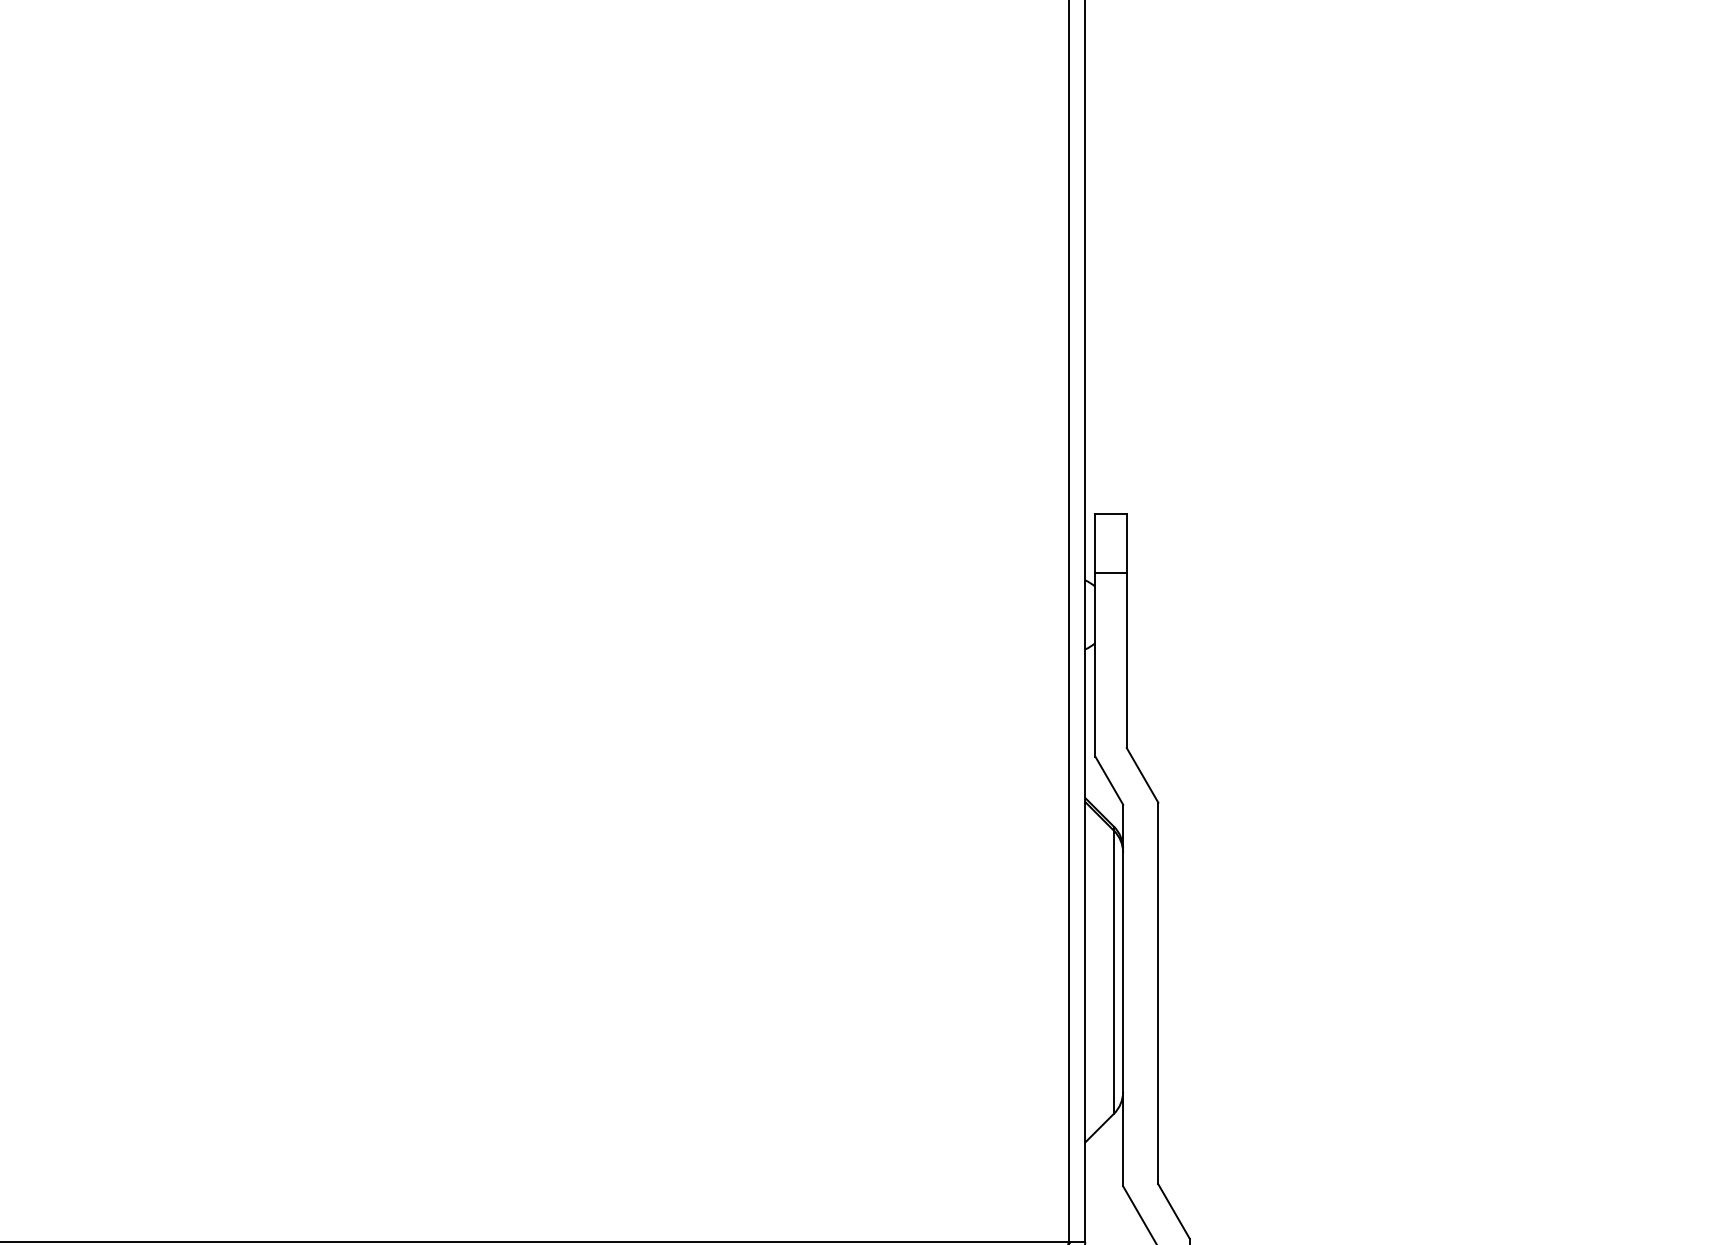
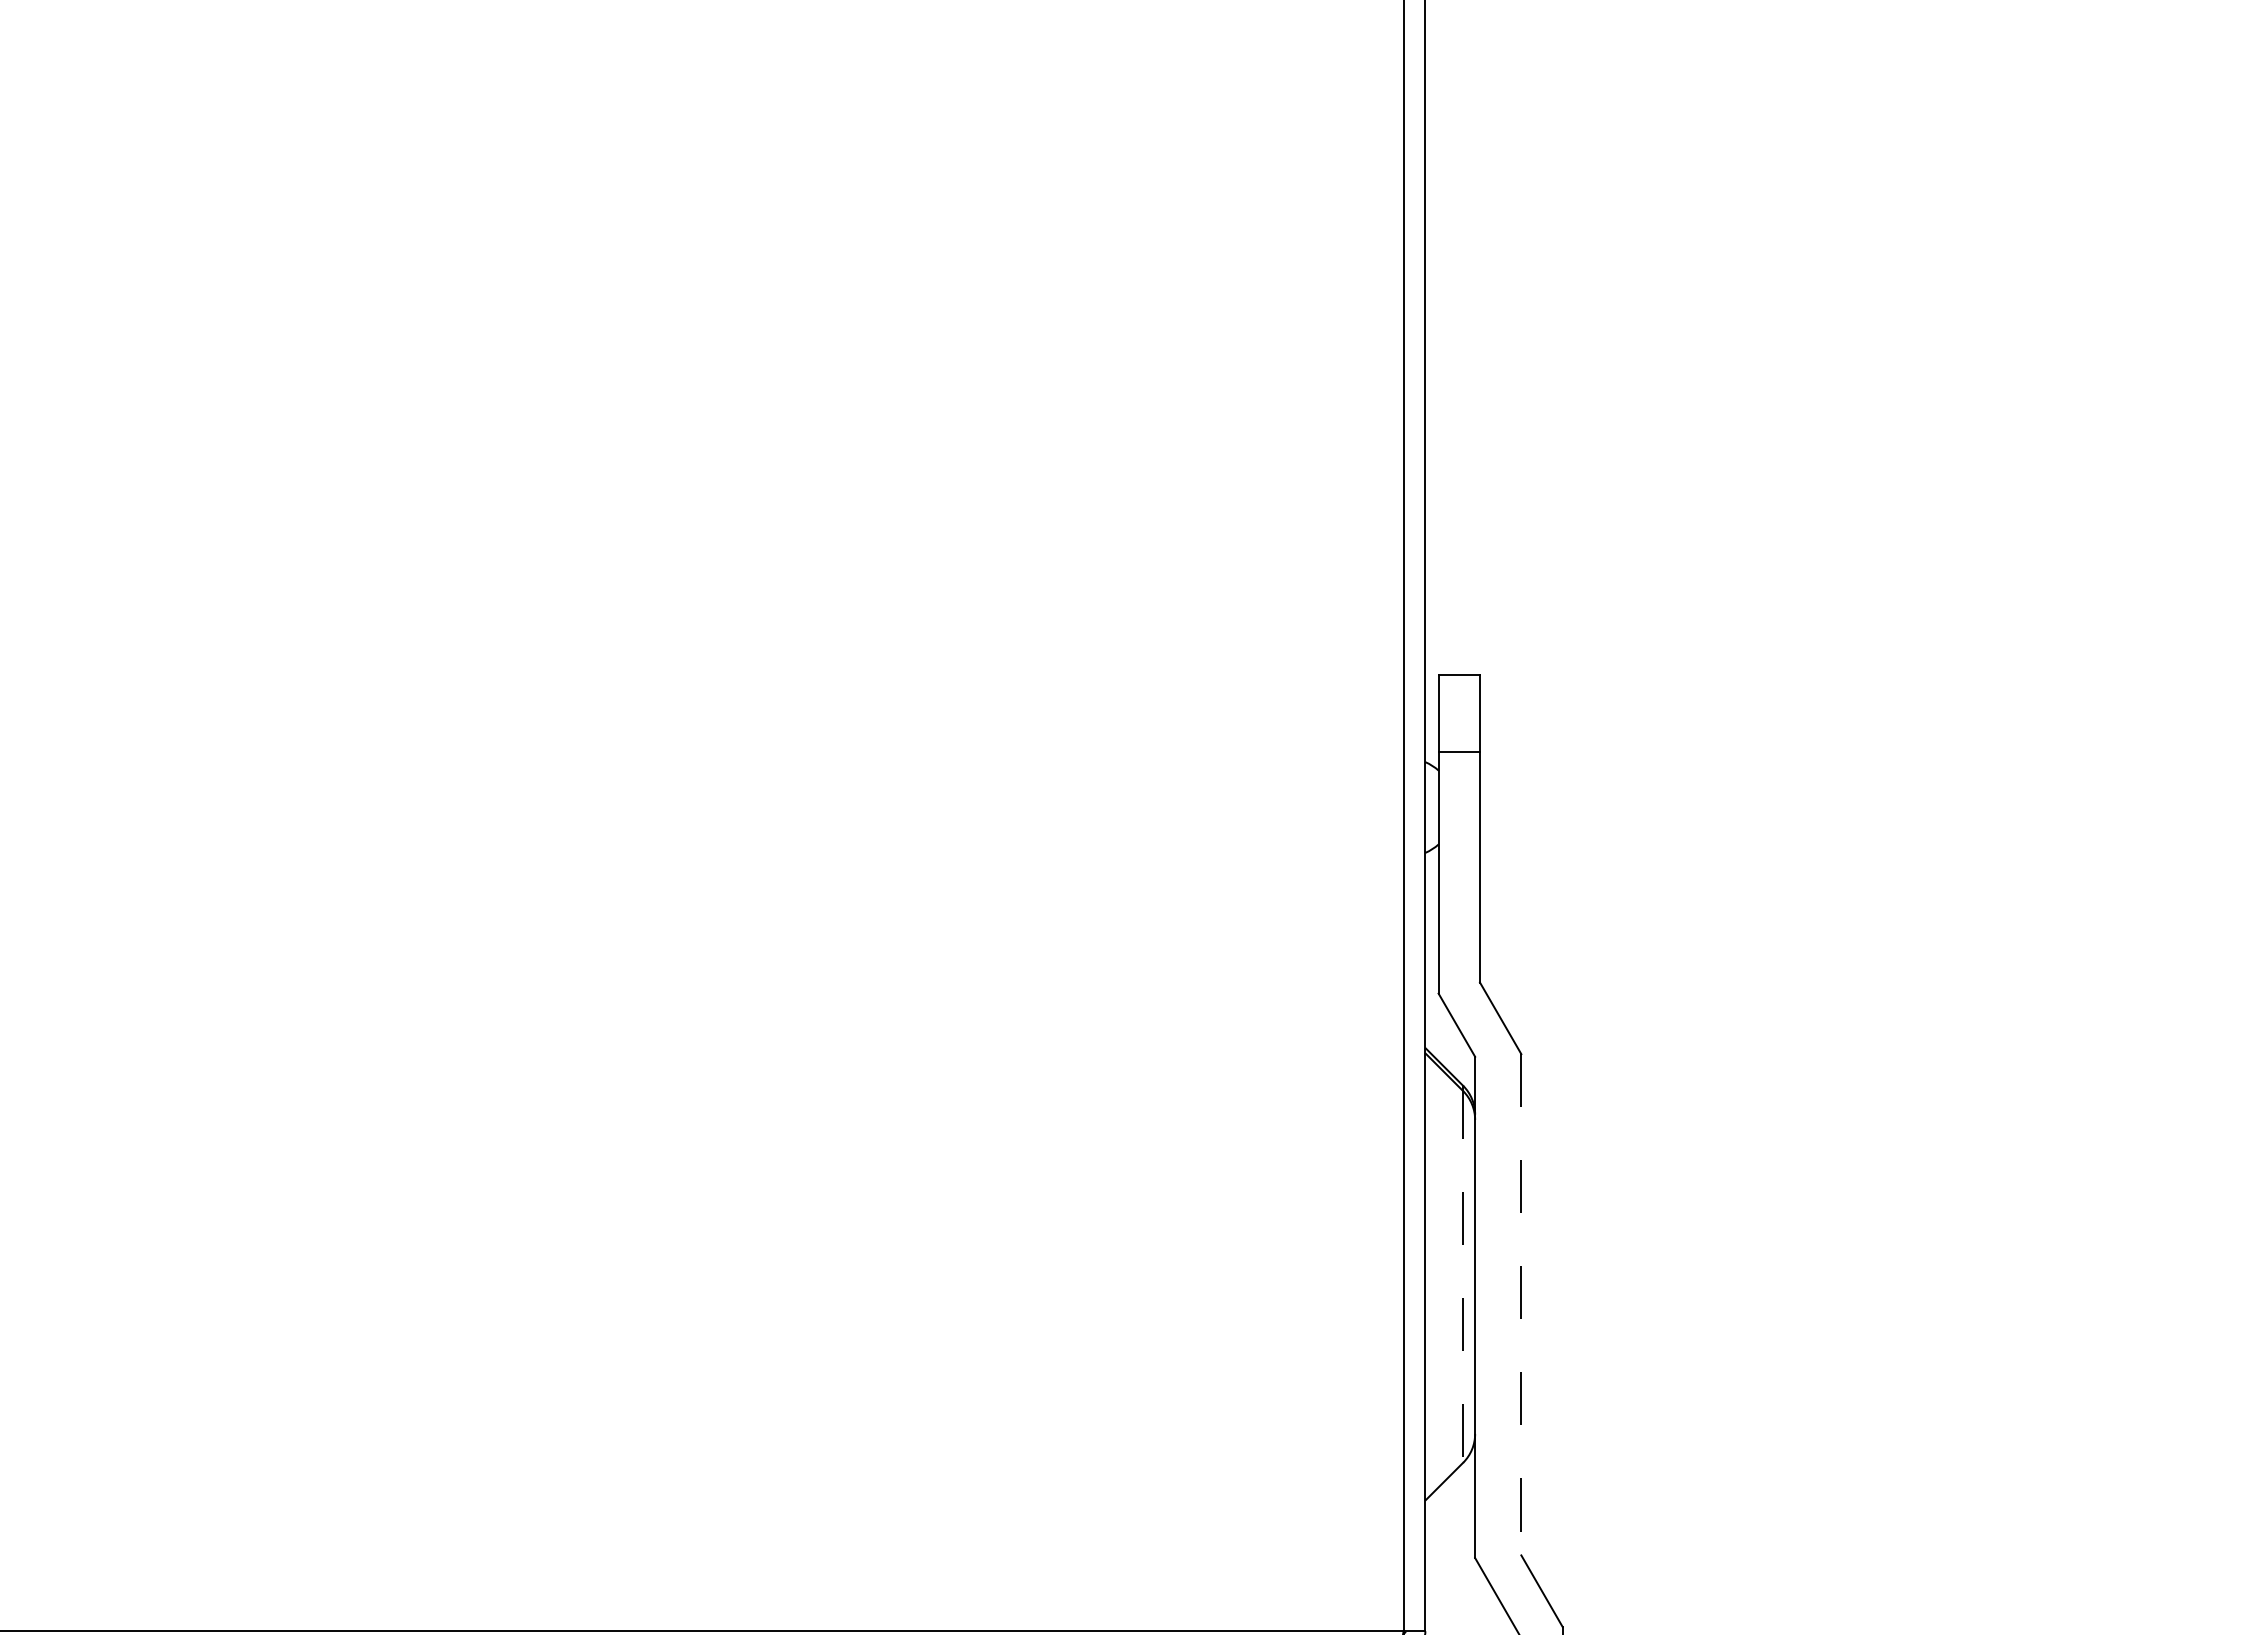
line: (1114, 970) -> (1463, 1274), solid -> dashed
line: (1158, 993) -> (1521, 1304), solid -> dashed

